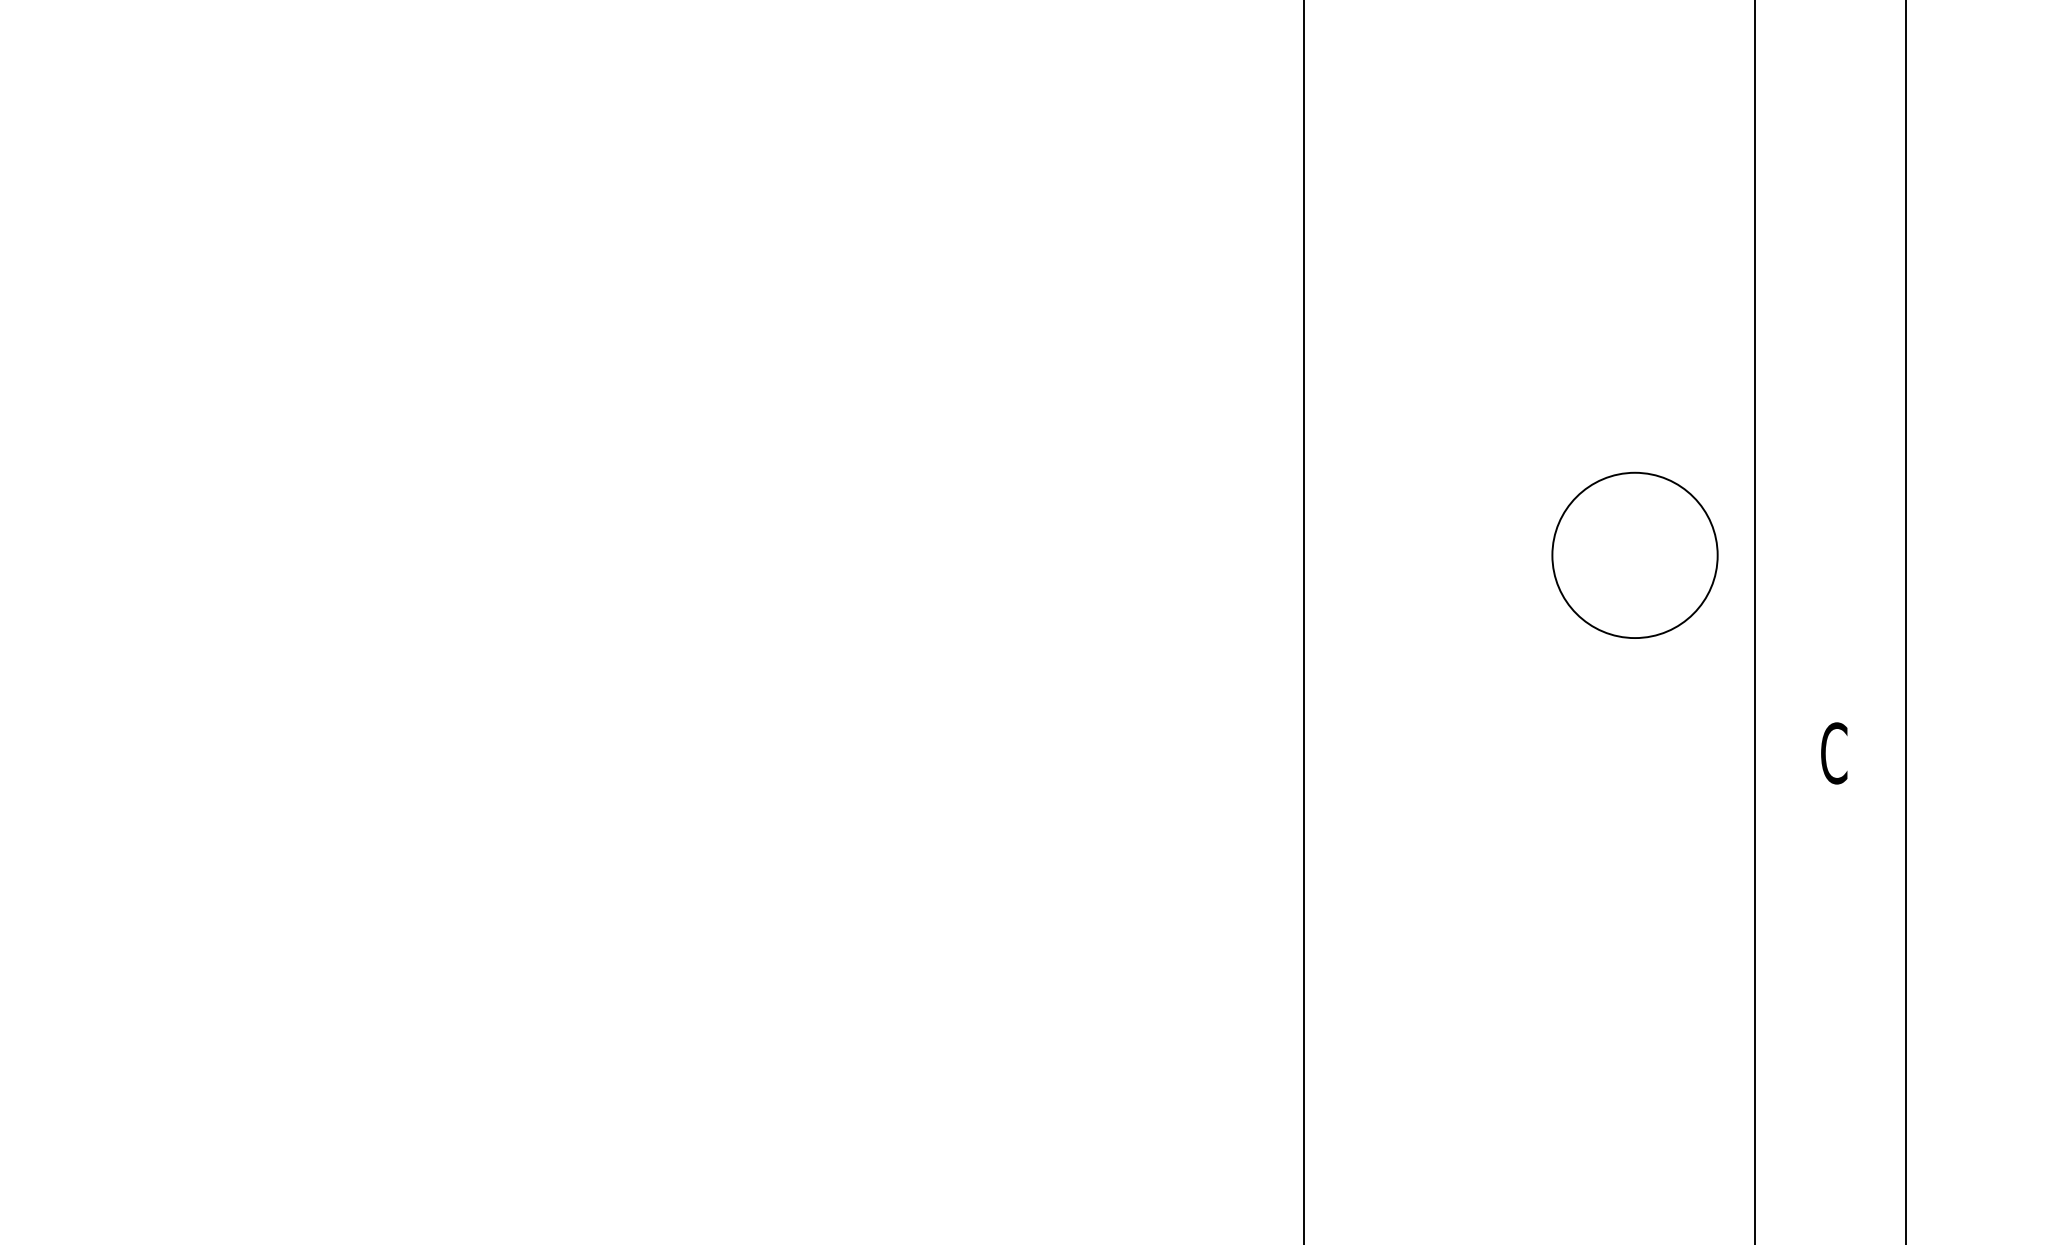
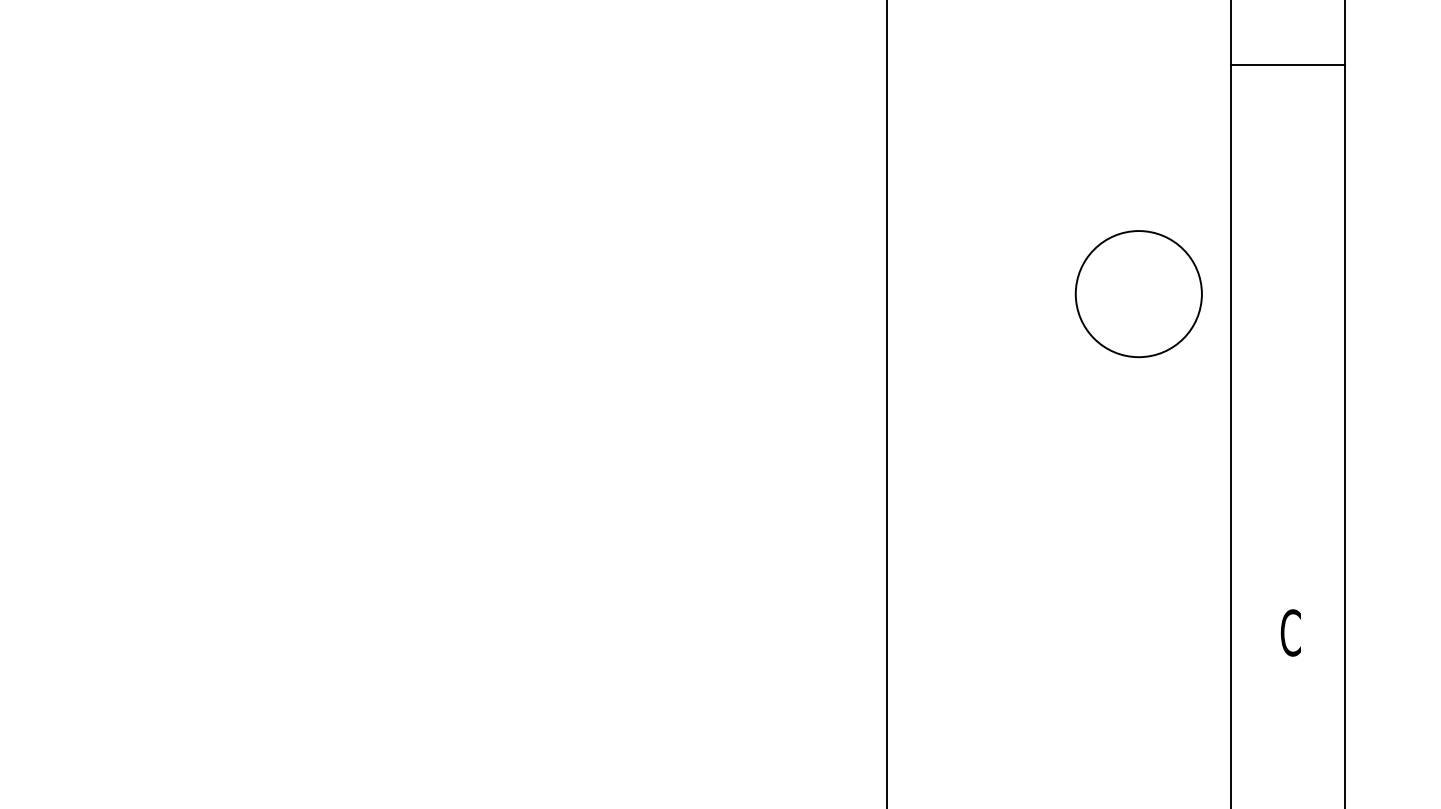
line: (1830, 8) -> (1288, 64), added
circle: (1634, 554) -> (1138, 293), moved

